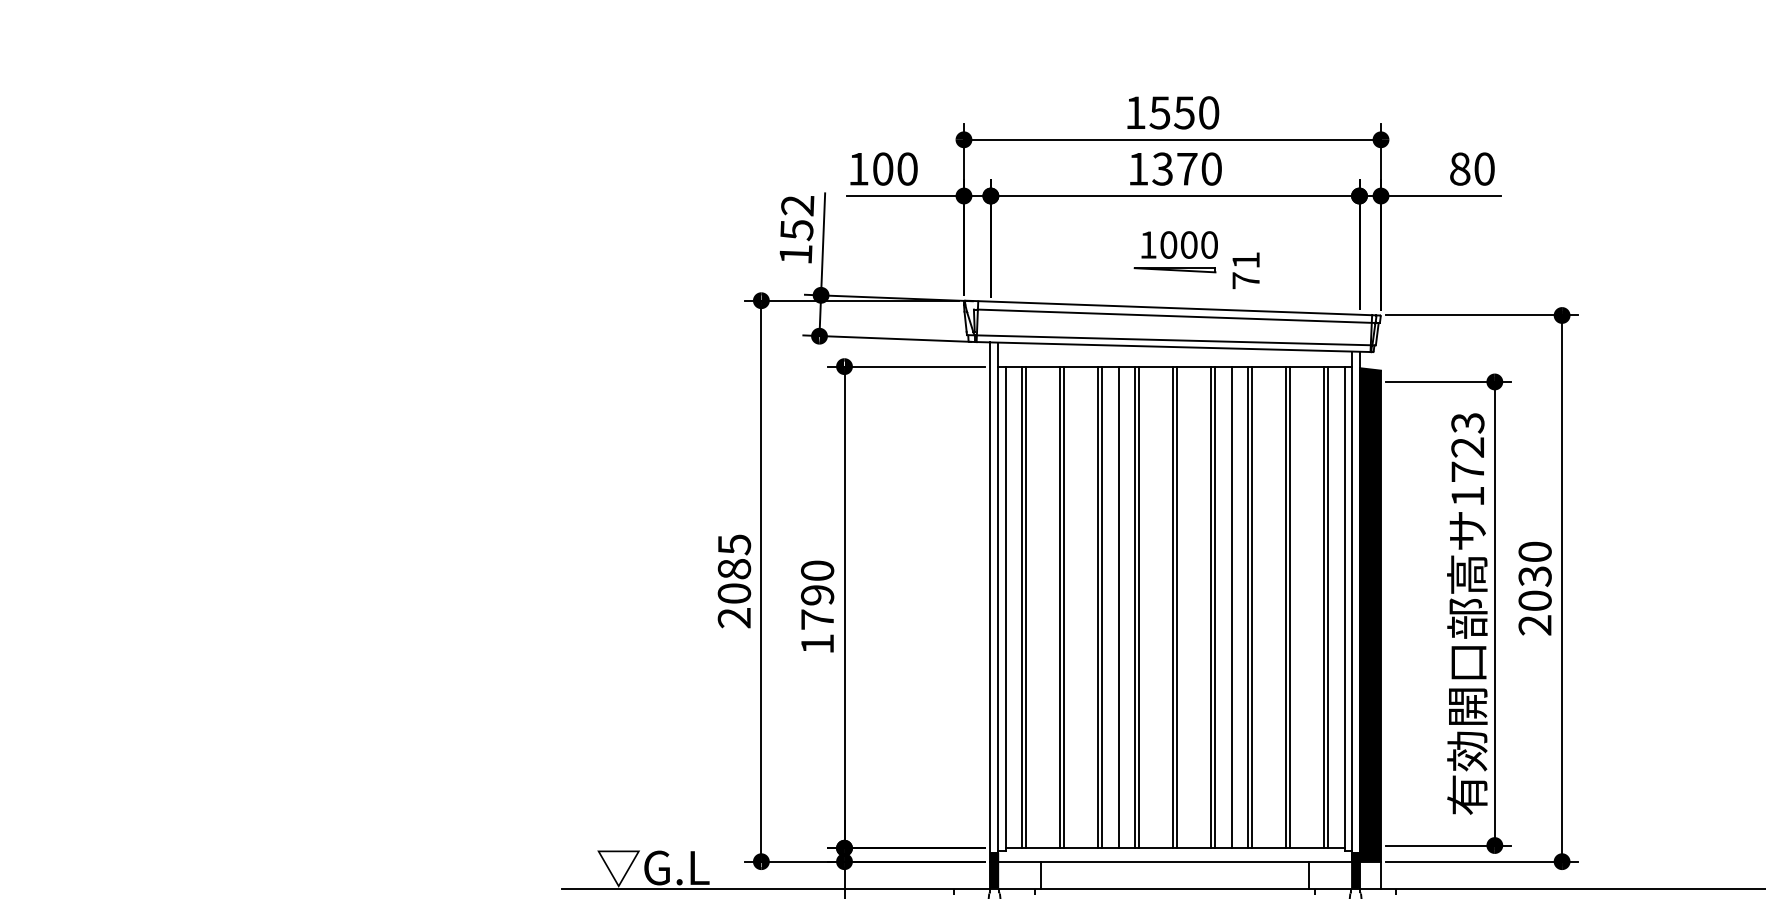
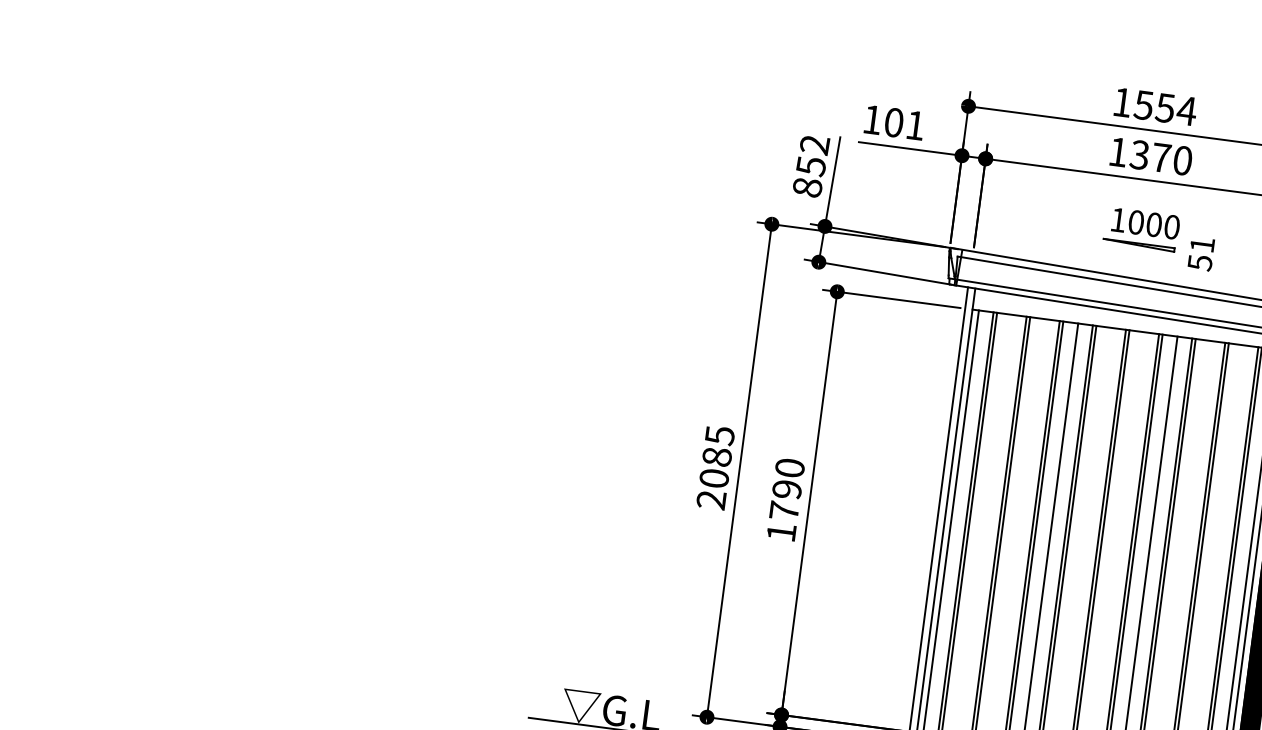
text: (1208, 112) -> (1186, 110), 1550 -> 1554
text: (907, 168) -> (915, 125), 100 -> 101
text: (795, 254) -> (807, 187), 152 -> 852
text: (1245, 280) -> (1199, 262), 71 -> 51

